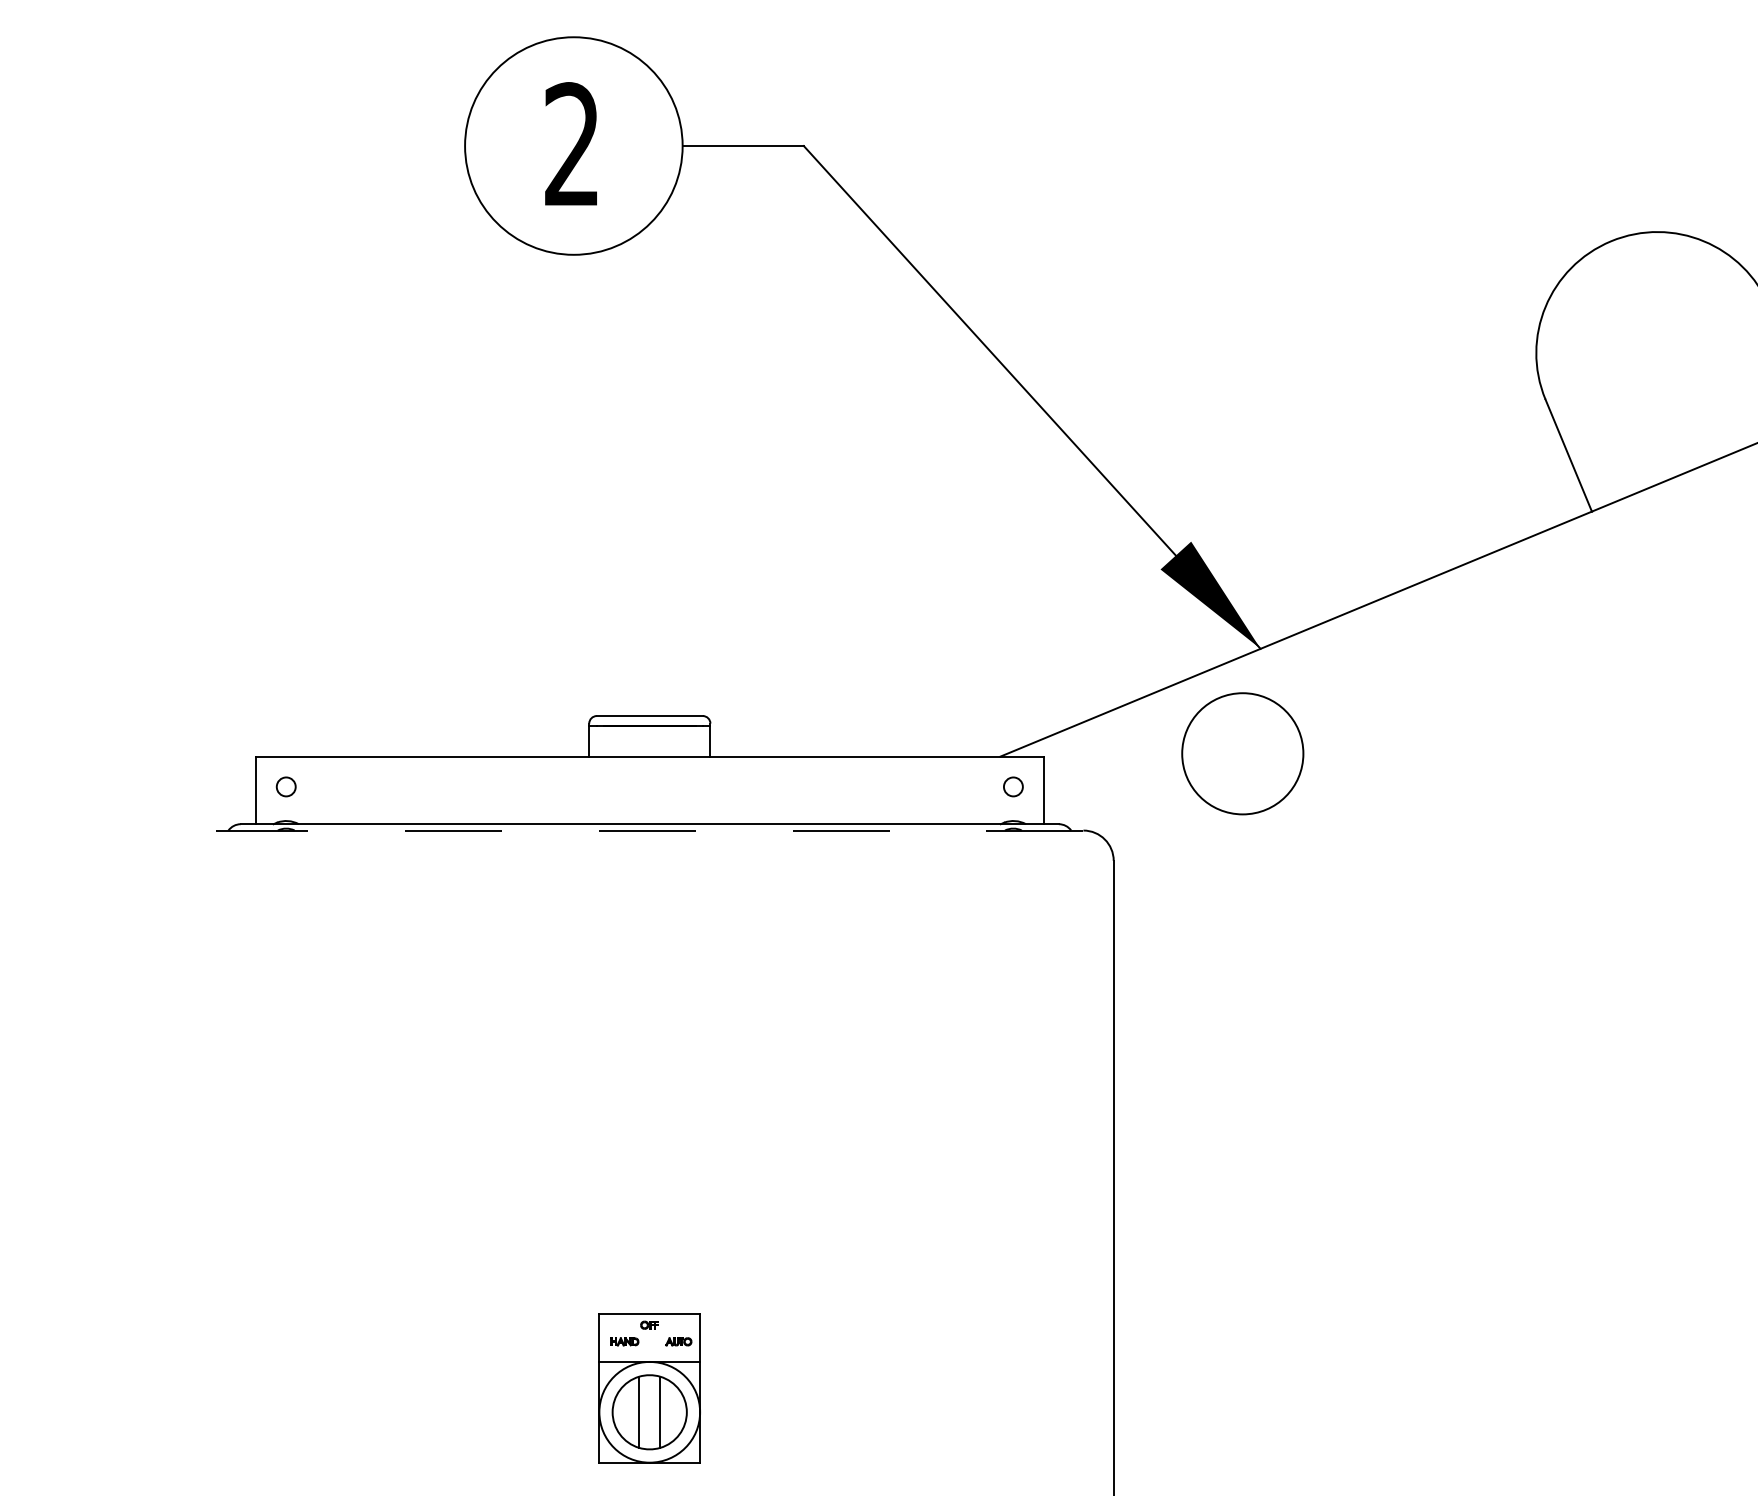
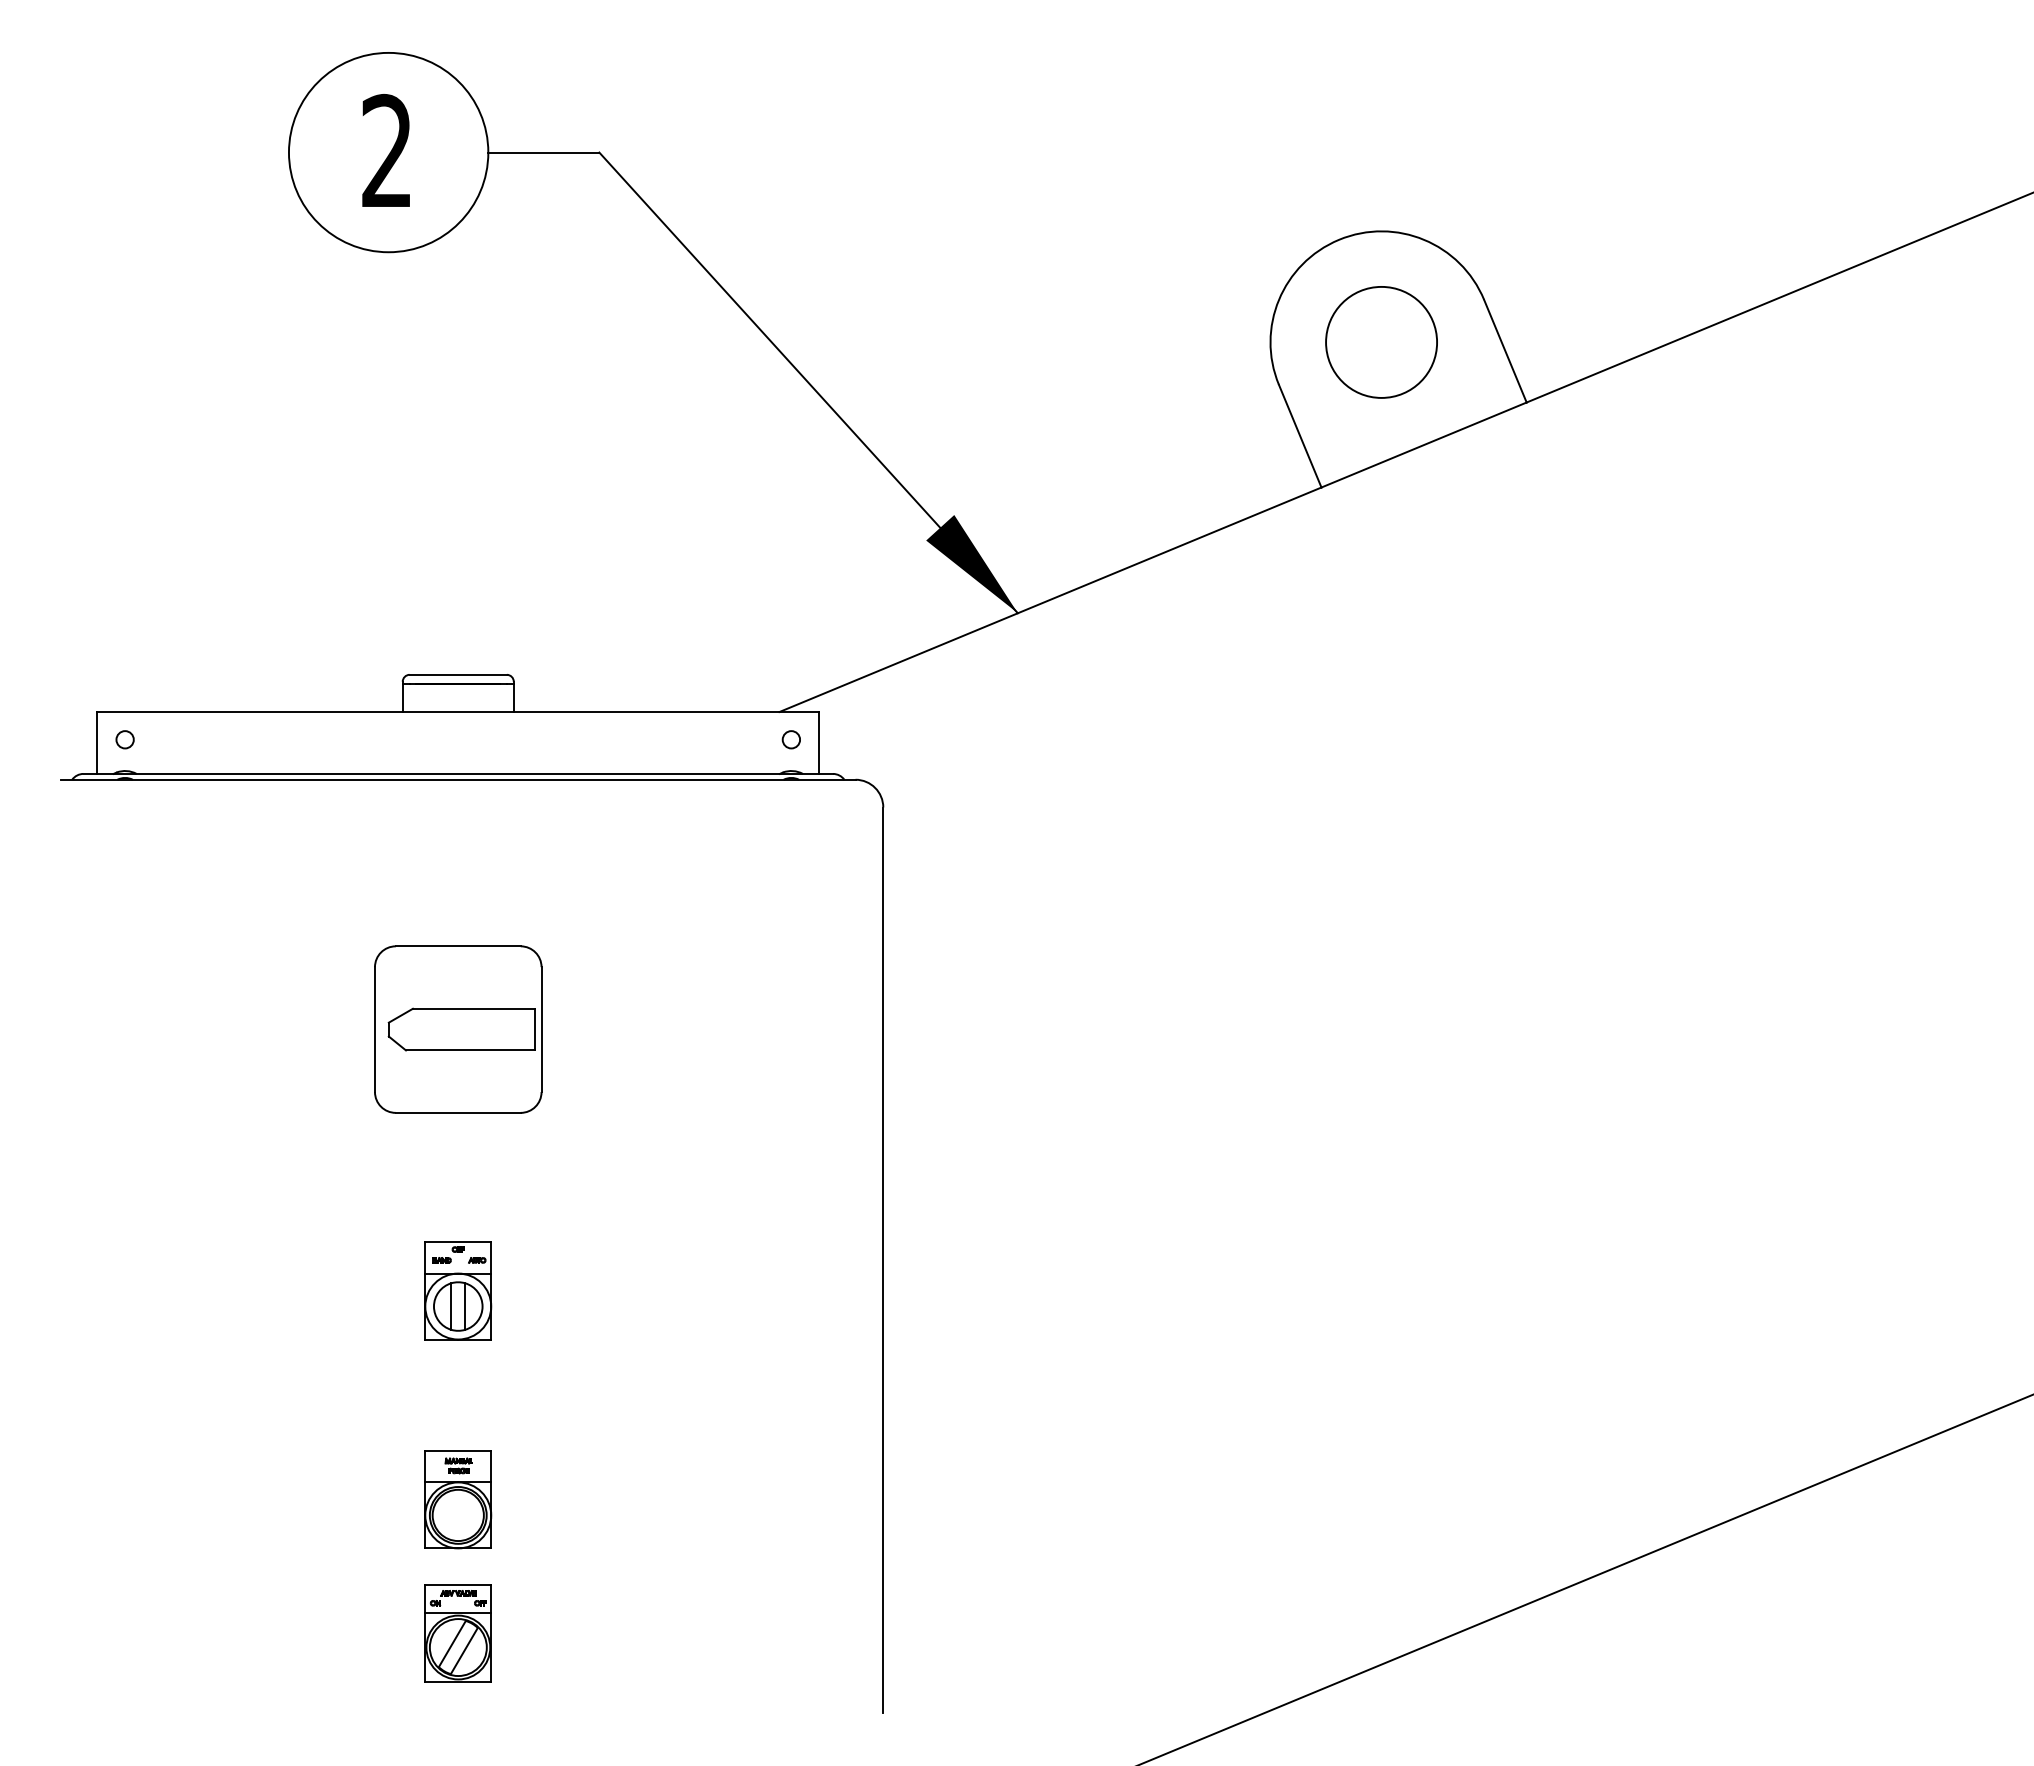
circle: (1242, 753) -> (1381, 342), moved
line: (648, 830) -> (457, 779), dashed -> solid
part: (650, 1103) -> (458, 1029), added
part: (650, 1387) -> (458, 1290), size x0.71

